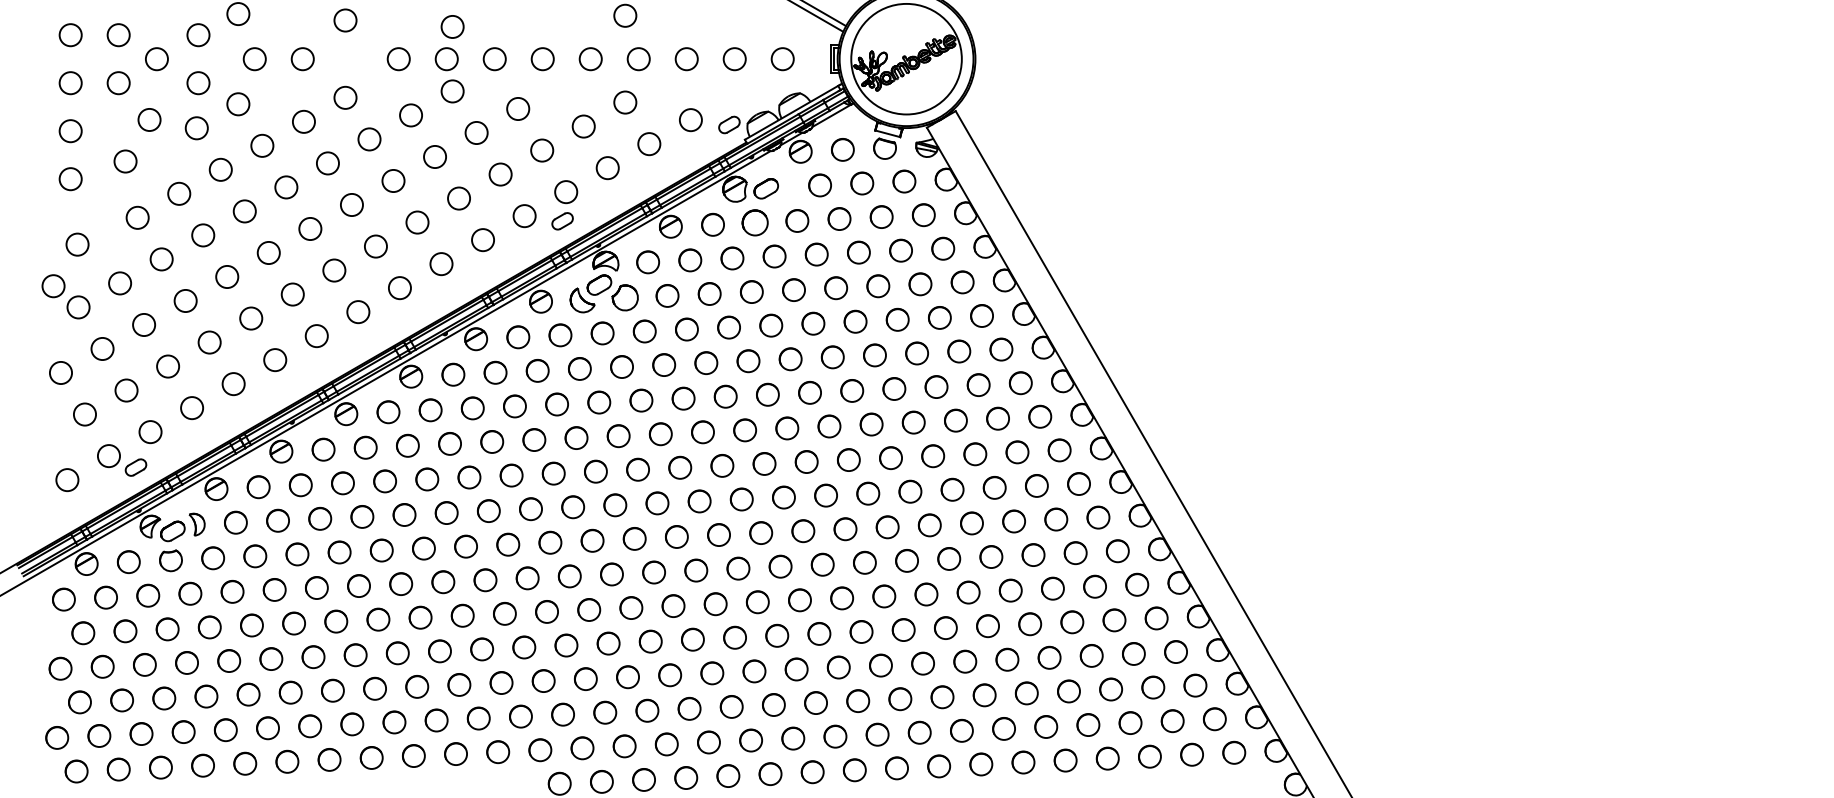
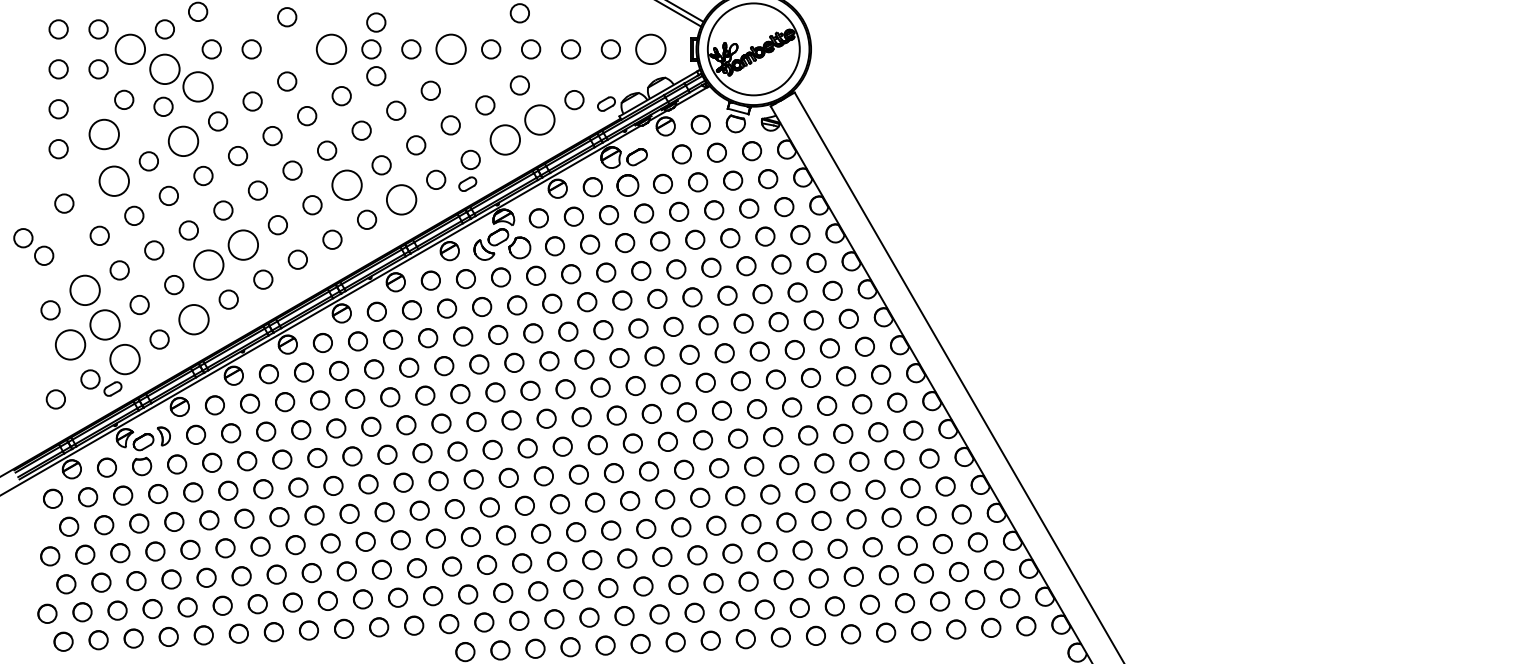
circle: (157, 59) -> (130, 49), size x1.6
circle: (398, 59) -> (331, 49), size x1.6
circle: (543, 59) -> (451, 49), size x1.6
circle: (782, 59) -> (650, 49), size x1.6
circle: (197, 83) -> (164, 69), size x1.6
circle: (237, 103) -> (197, 86), size x1.6
circle: (648, 143) -> (539, 119), size x1.6
circle: (125, 161) -> (104, 134), size x1.6
circle: (607, 167) -> (505, 139), size x1.6
circle: (220, 169) -> (183, 141), size x1.6
circle: (137, 218) -> (114, 181), size x1.6
circle: (416, 222) -> (346, 185), size x1.6
circle: (482, 239) -> (401, 199), size x1.6
circle: (292, 293) -> (243, 244), size x1.6
part: (65, 296) -> (33, 246), moved
circle: (250, 317) -> (208, 264), size x1.6
circle: (101, 349) -> (84, 290), size x1.6
circle: (234, 383) -> (194, 319), size x1.6
circle: (125, 389) -> (104, 324), size x1.6
circle: (84, 414) -> (70, 344), size x1.6
circle: (149, 432) -> (124, 359), size x1.6

